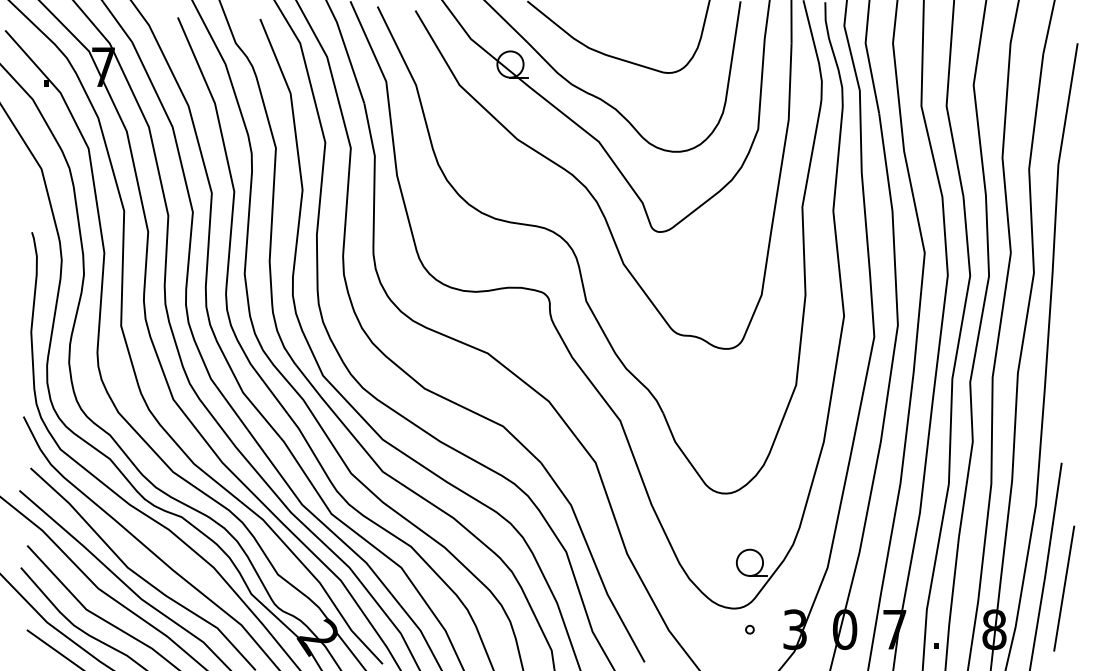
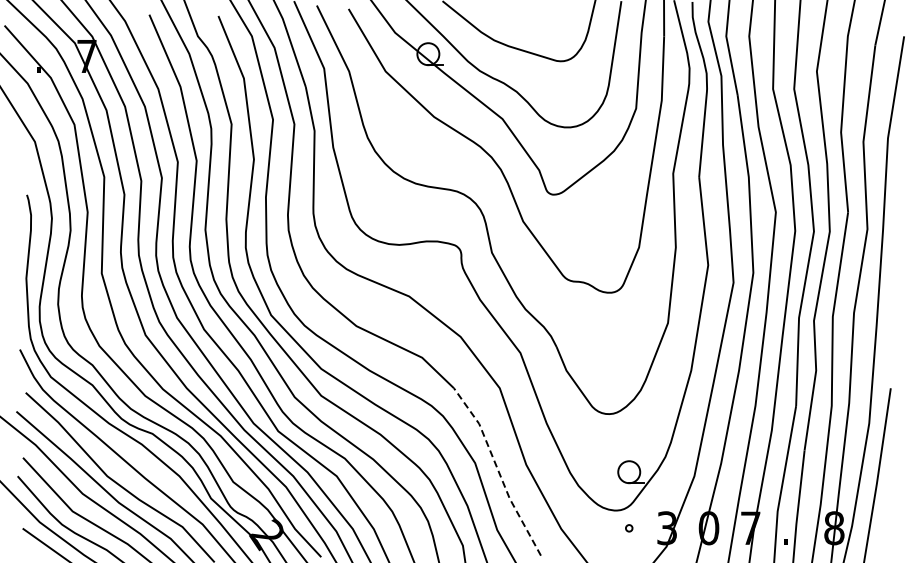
line: (594, 561) -> (498, 471), solid -> dashed
line: (1063, 588) -> (892, 493), removed

